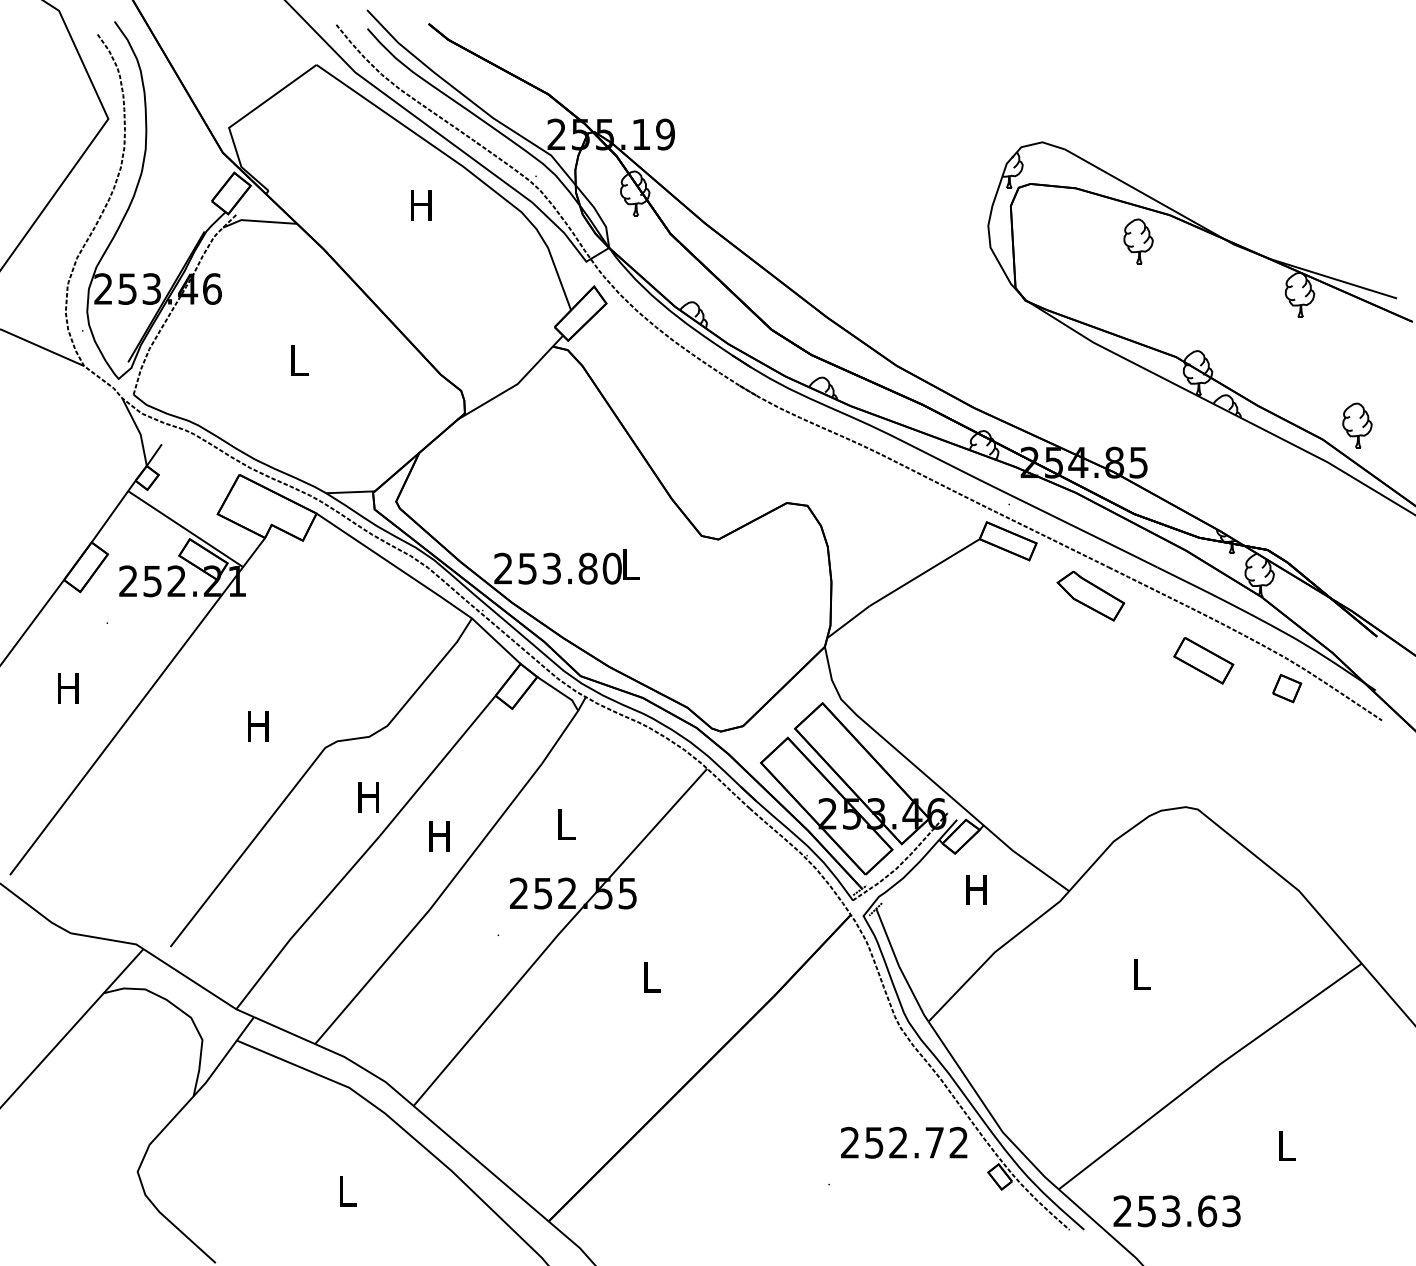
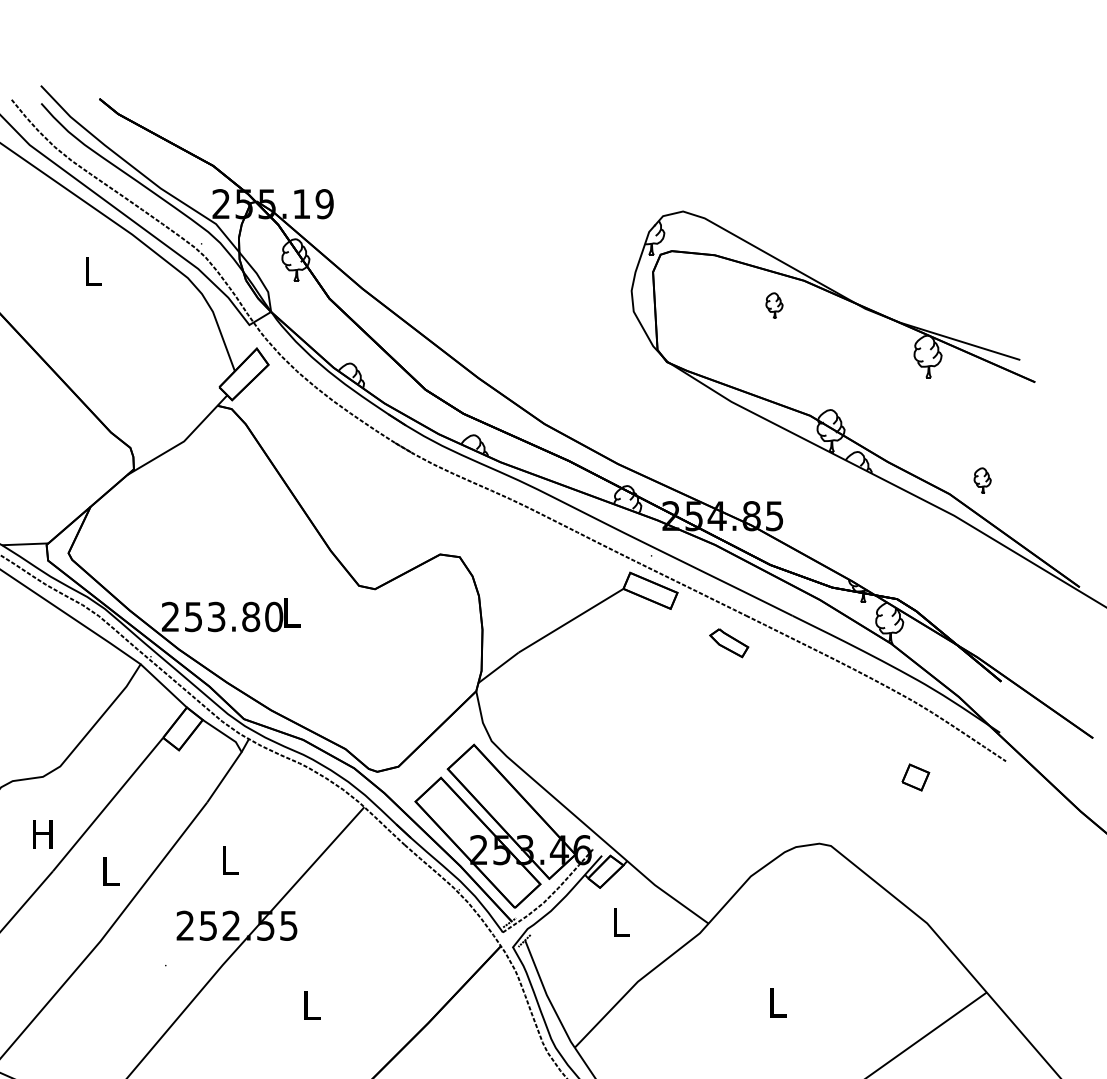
text: (421, 205) -> (92, 271), H -> L
part: (1138, 241) -> (774, 305), size x0.6
part: (1357, 425) -> (982, 480), size x0.6
part: (1090, 596) -> (728, 643), size x0.6
part: (1203, 660) -> (836, 704), removed
part: (1287, 688) -> (916, 777), moved
text: (439, 836) -> (109, 871), H -> L
text: (976, 889) -> (620, 922), H -> L

